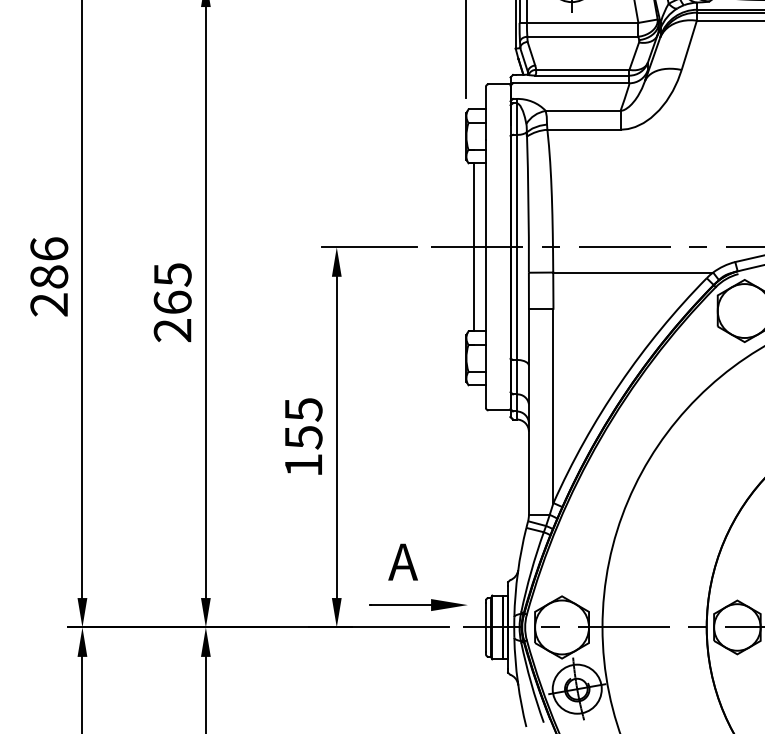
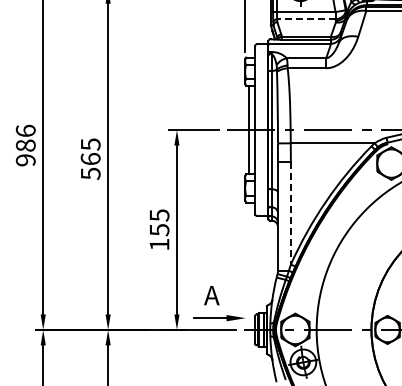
line: (581, 37) -> (305, 19), solid -> dashed
text: (48, 305) -> (25, 160), 286 -> 986
text: (172, 329) -> (90, 173), 265 -> 565
line: (552, 405) -> (290, 213), solid -> dashed

